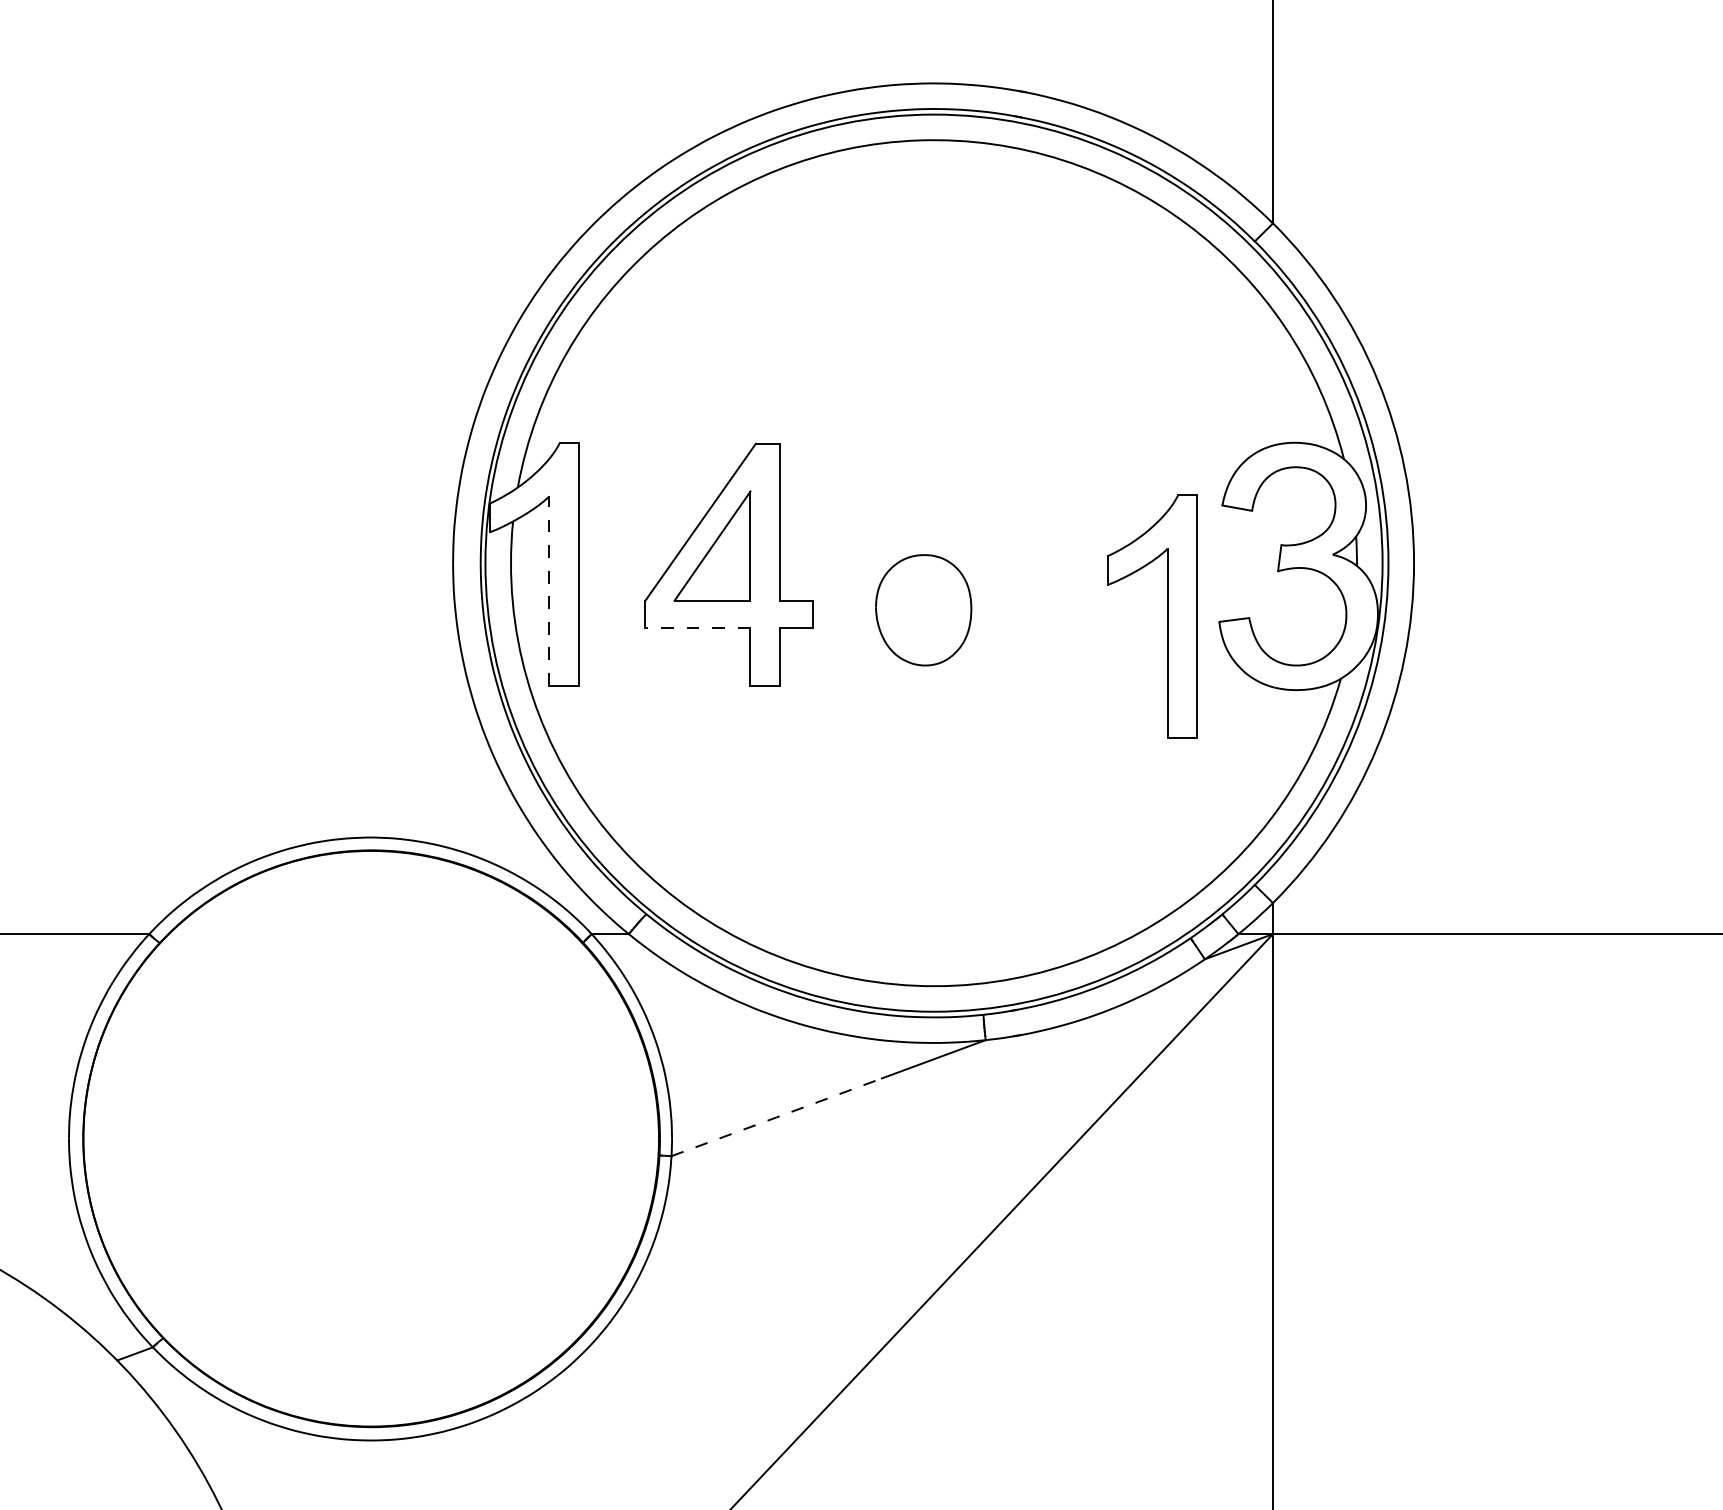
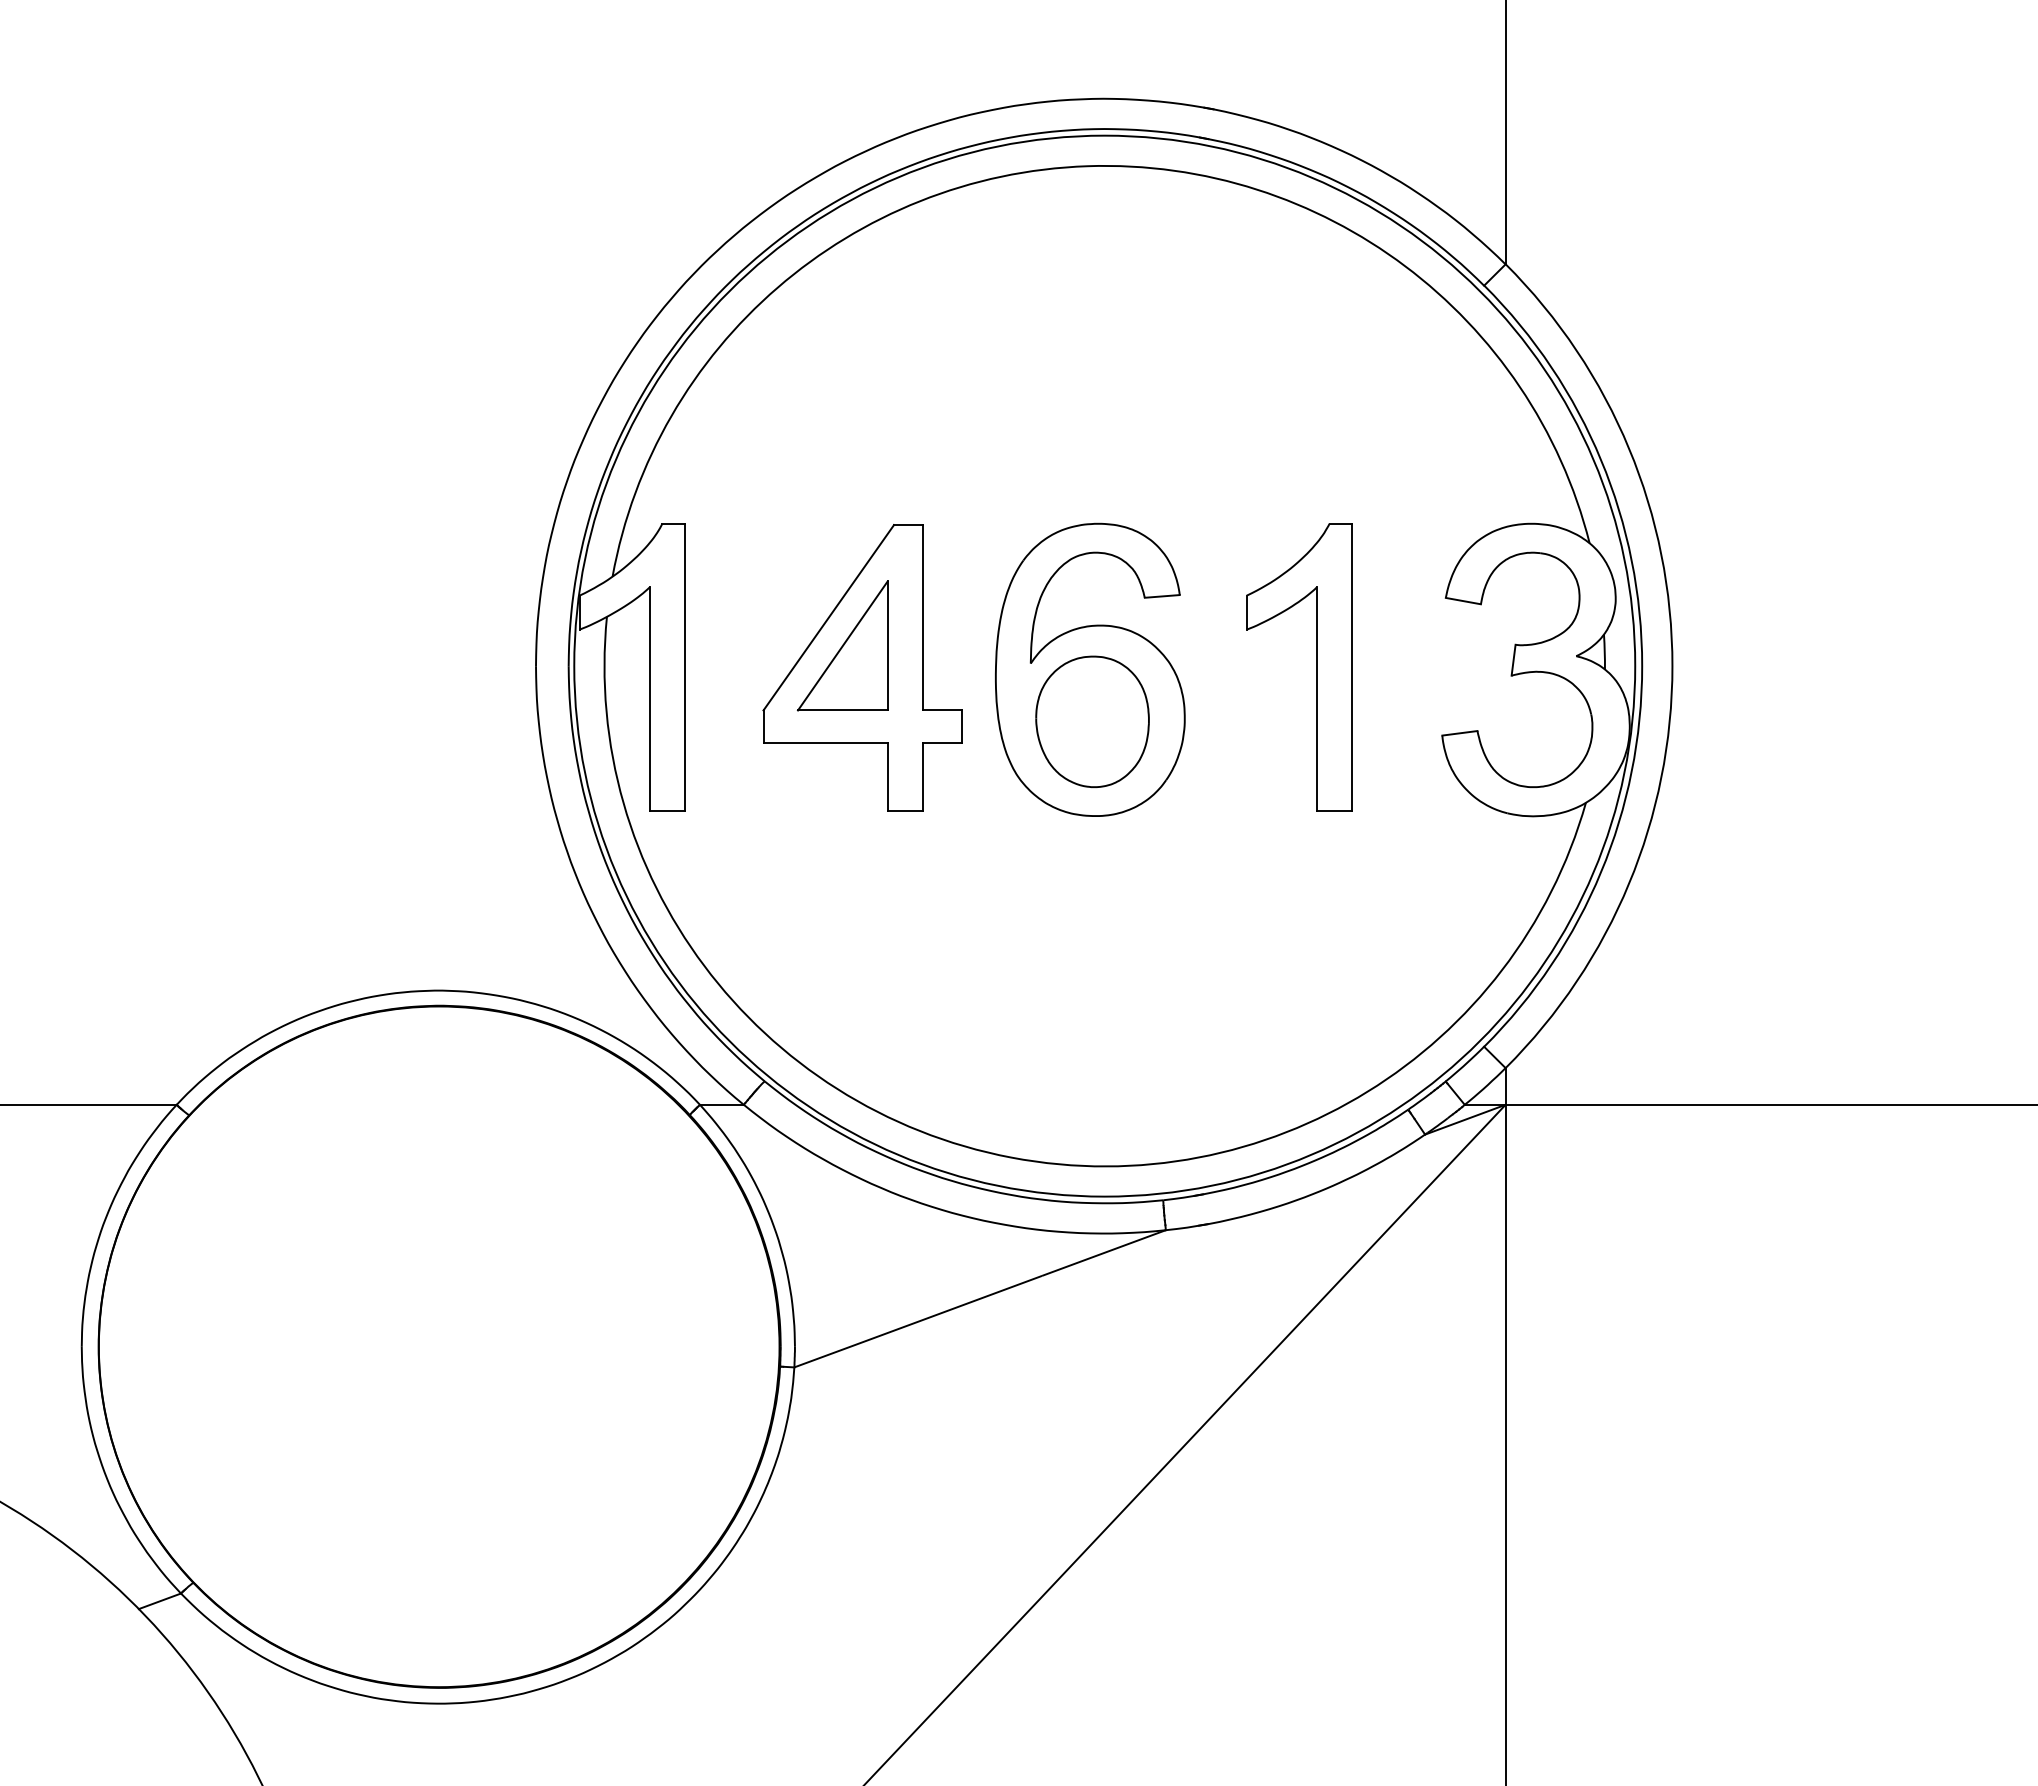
part: (921, 566) -> (1090, 669), added
line: (549, 590) -> (649, 698), dashed -> solid
part: (1167, 616) -> (1316, 667), moved
line: (697, 627) -> (825, 742), dashed -> solid
line: (776, 1117) -> (918, 1321), dashed -> solid

